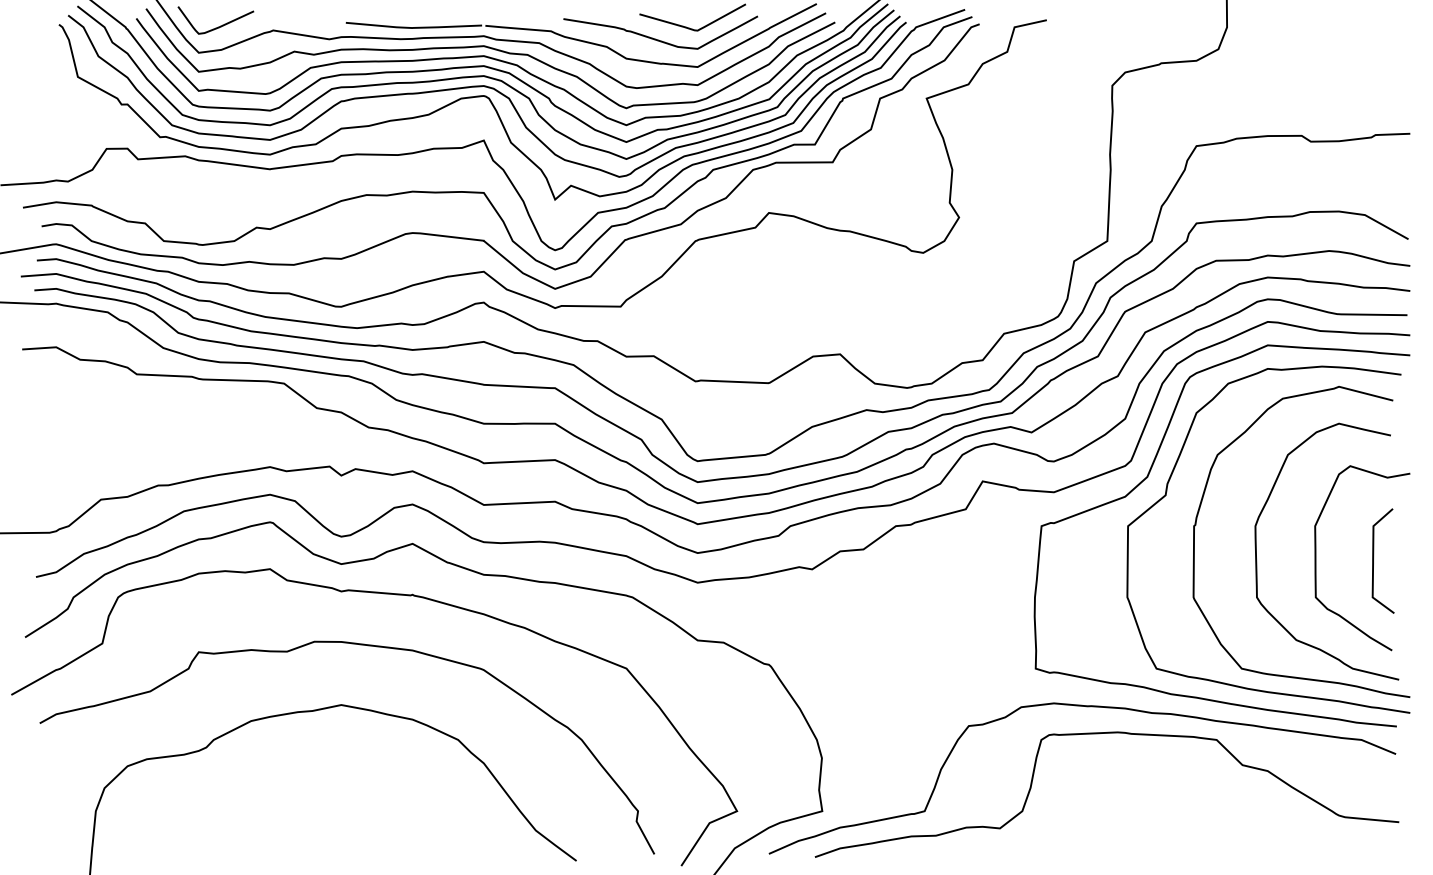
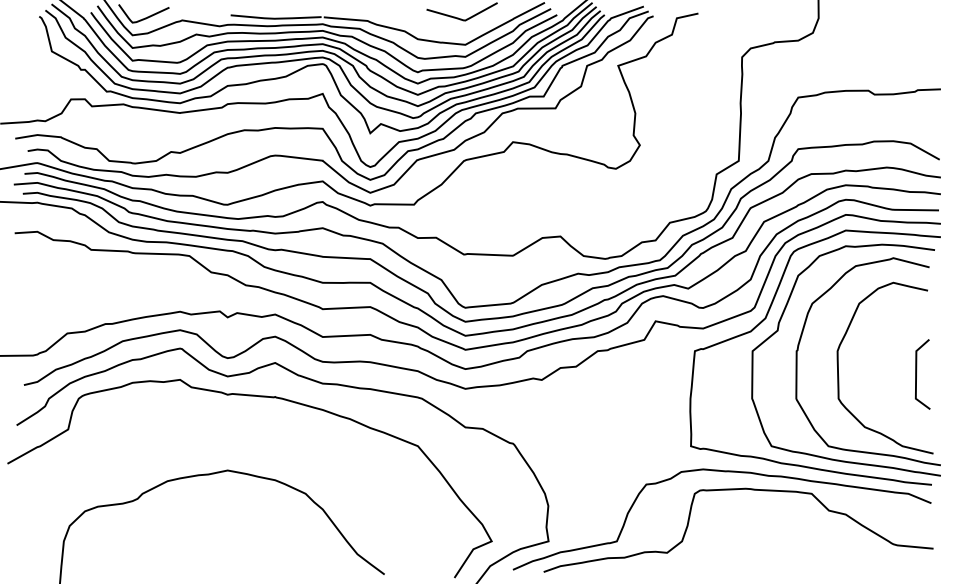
curve: (655, 38) -> (437, 25), removed
curve: (1316, 558) -> (878, 372), removed
curve: (363, 646) -> (242, 431), removed

